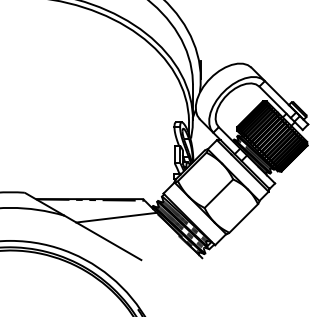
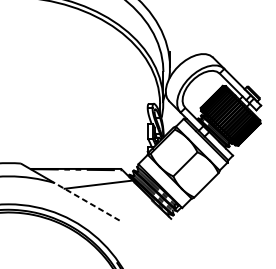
line: (102, 237) -> (86, 201), solid -> dashed

